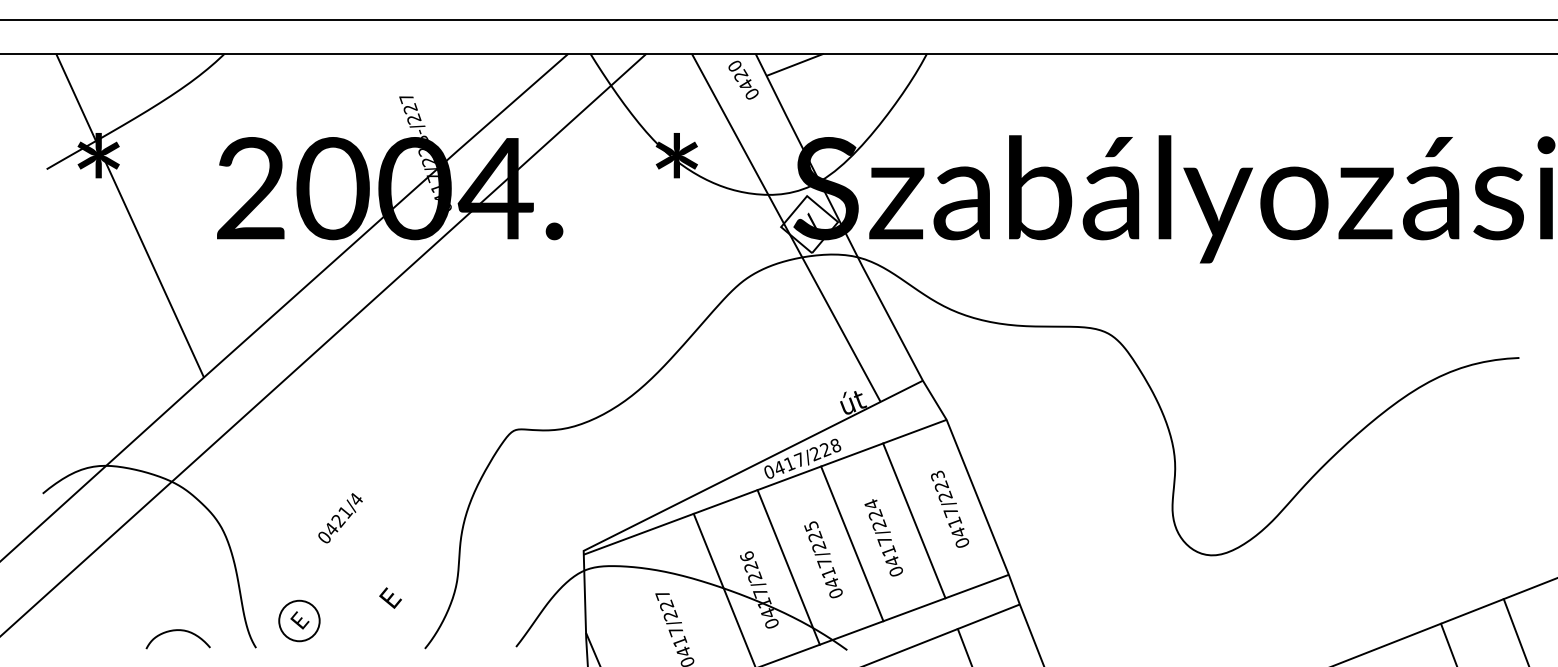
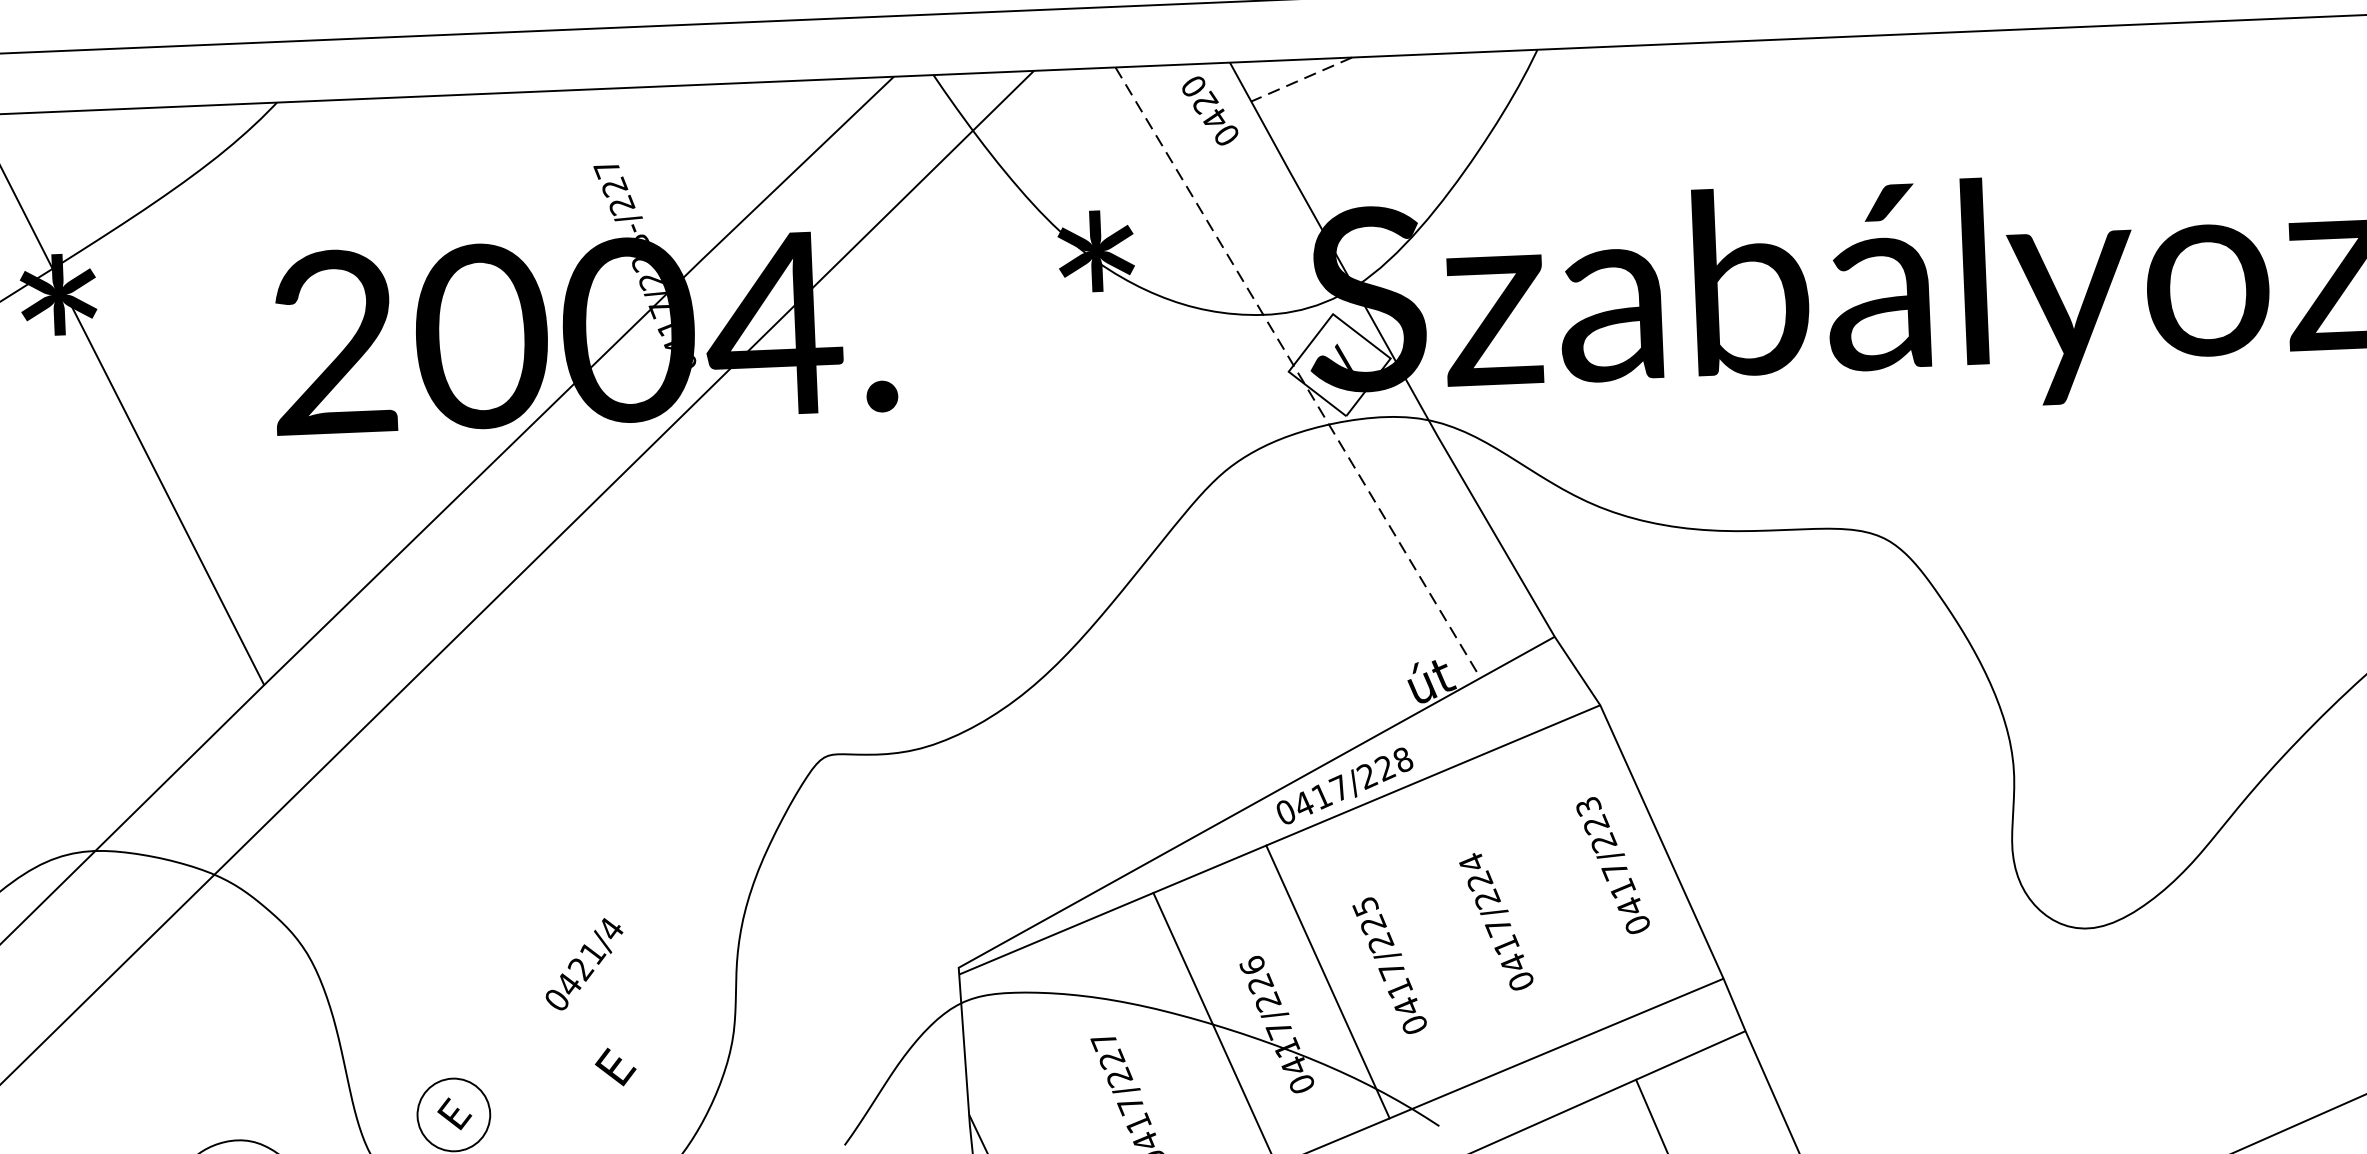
line: (795, 64) -> (1302, 78), solid -> dashed
line: (786, 228) -> (1298, 373), solid -> dashed
text: (340, 518) -> (584, 964), moved
line: (914, 520) -> (1550, 888), removed
line: (852, 543) -> (1440, 934), removed

